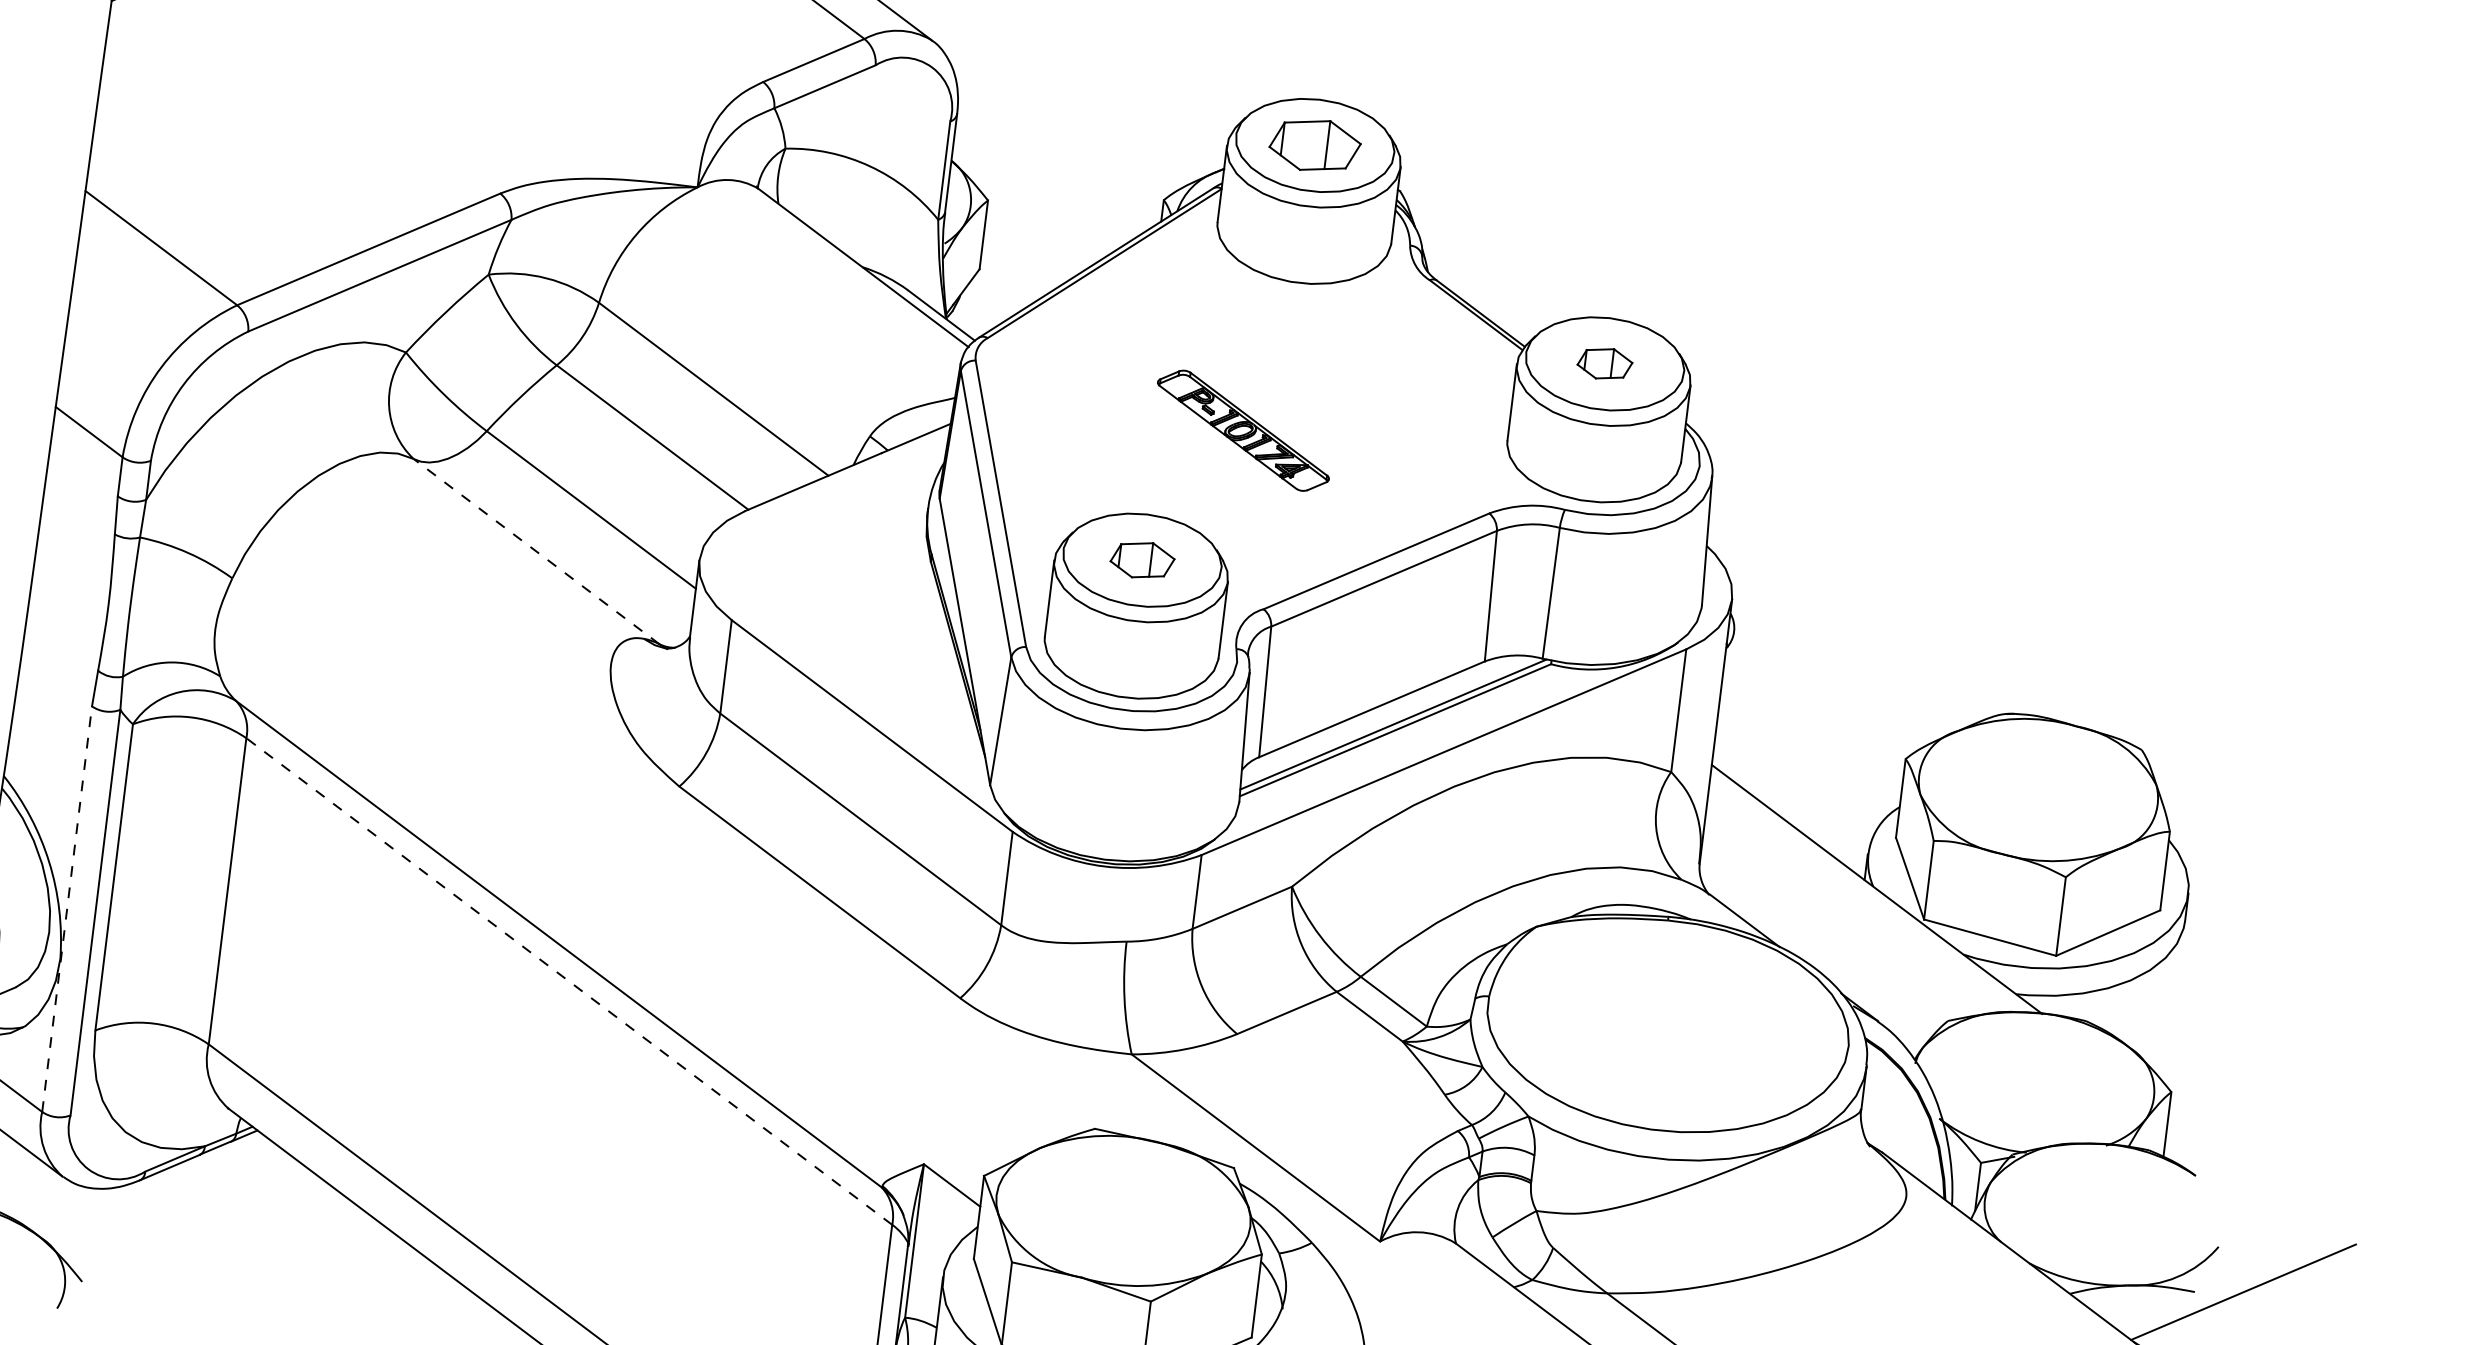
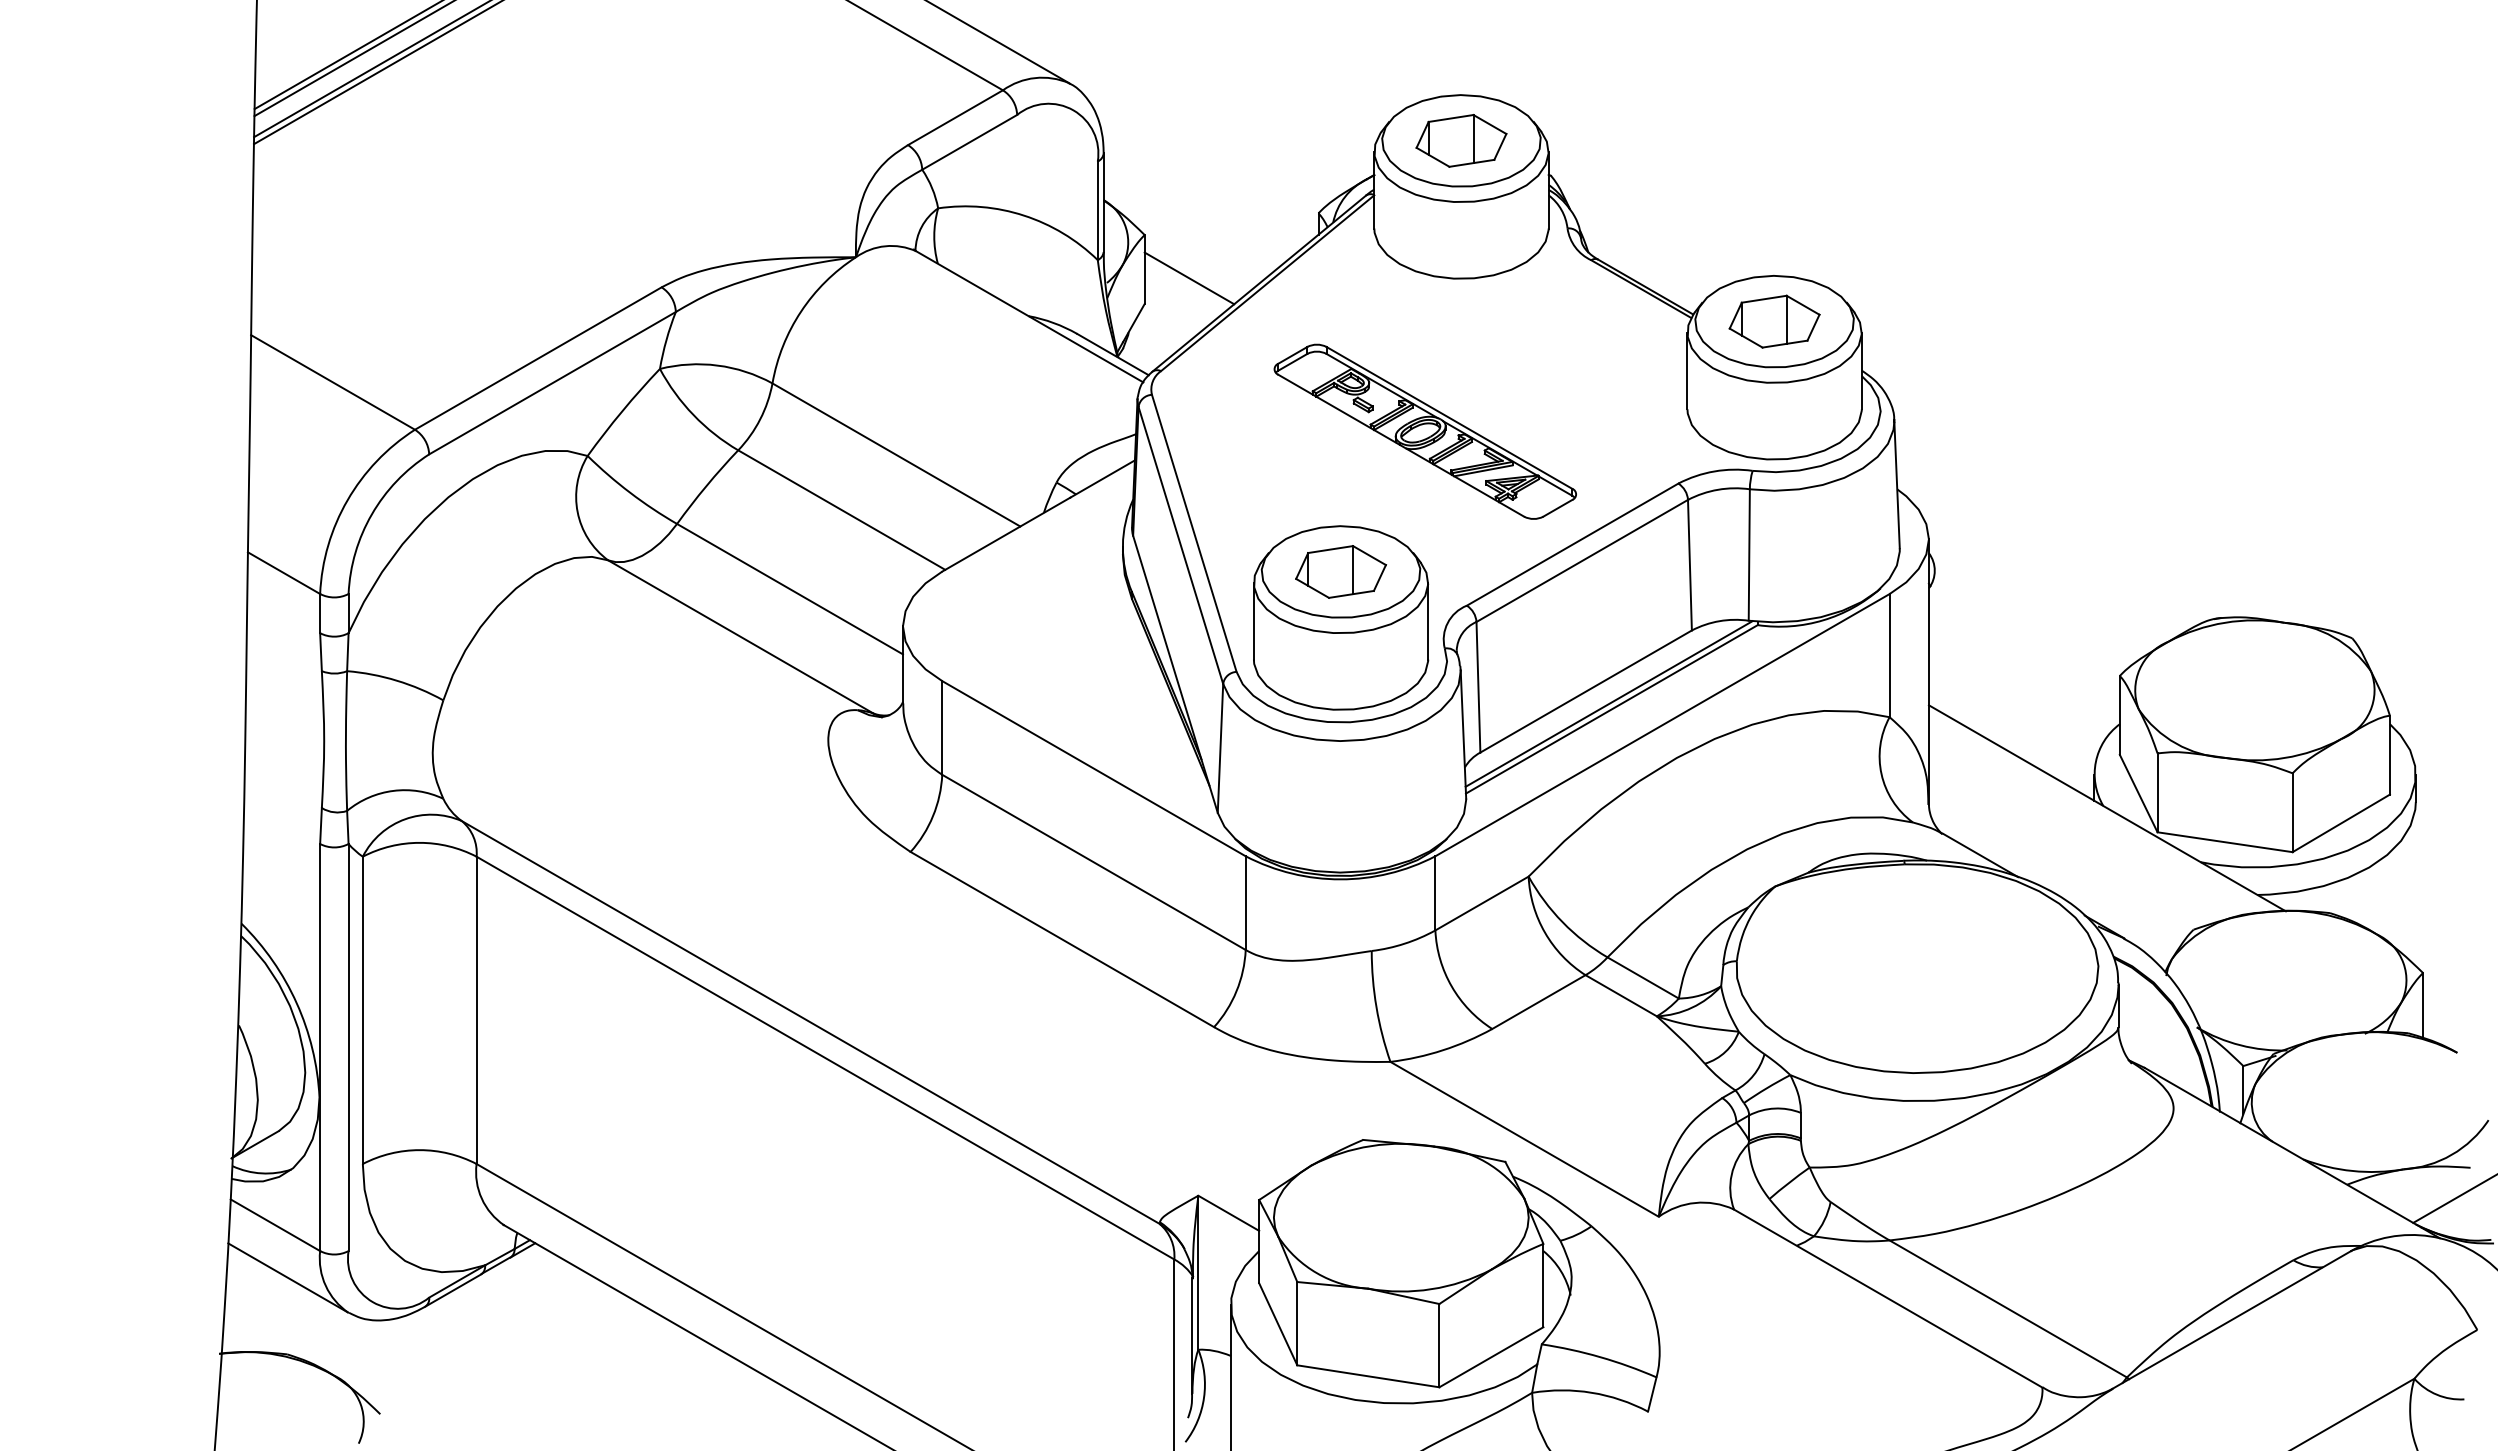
line: (1027, 249) -> (1189, 278), added
part: (1604, 363) -> (1774, 321), size x1.67
part: (1242, 430) -> (1424, 431), size x1.67
line: (536, 551) -> (740, 636), dashed -> solid
part: (1142, 559) -> (1341, 571), size x1.43
line: (67, 909) -> (320, 1047), dashed -> solid
line: (569, 981) -> (825, 1058), dashed -> solid

